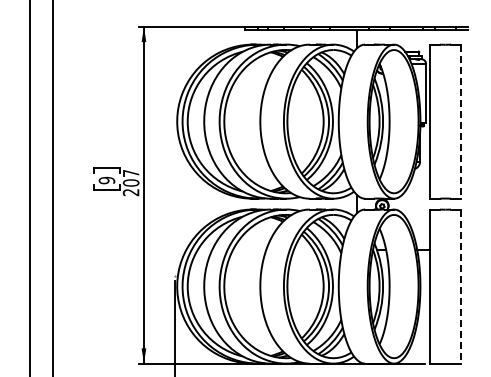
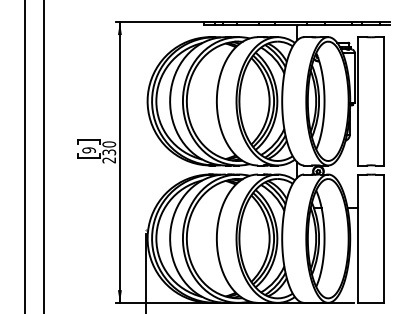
line: (460, 122) -> (383, 102), dashed -> solid
text: (130, 177) -> (108, 147), 207 -> 230
line: (460, 287) -> (383, 239), dashed -> solid

